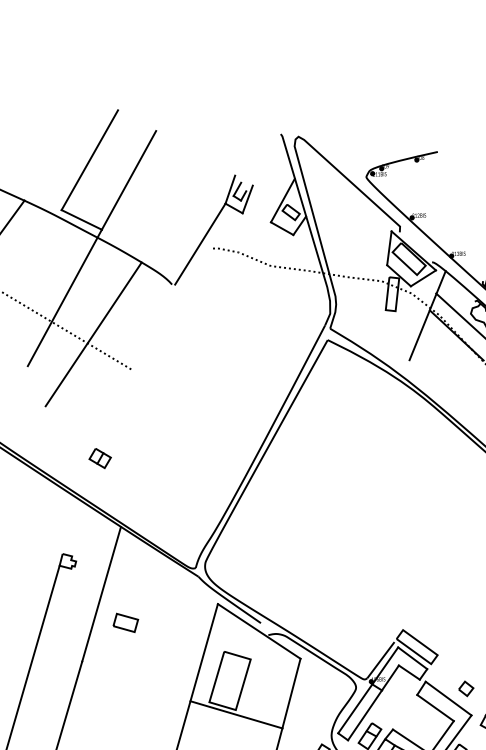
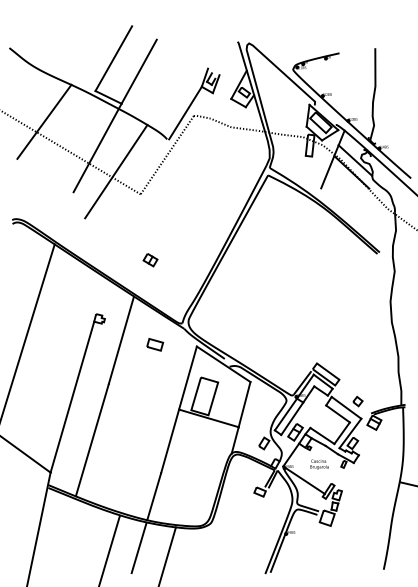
line: (171, 309) -> (166, 155), added
part: (100, 459) -> (150, 260), moved
part: (126, 622) -> (155, 344), moved

